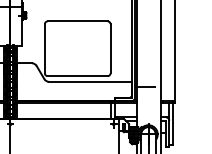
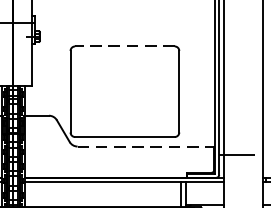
line: (77, 21) -> (124, 46), solid -> dashed
line: (90, 81) -> (146, 145), solid -> dashed

